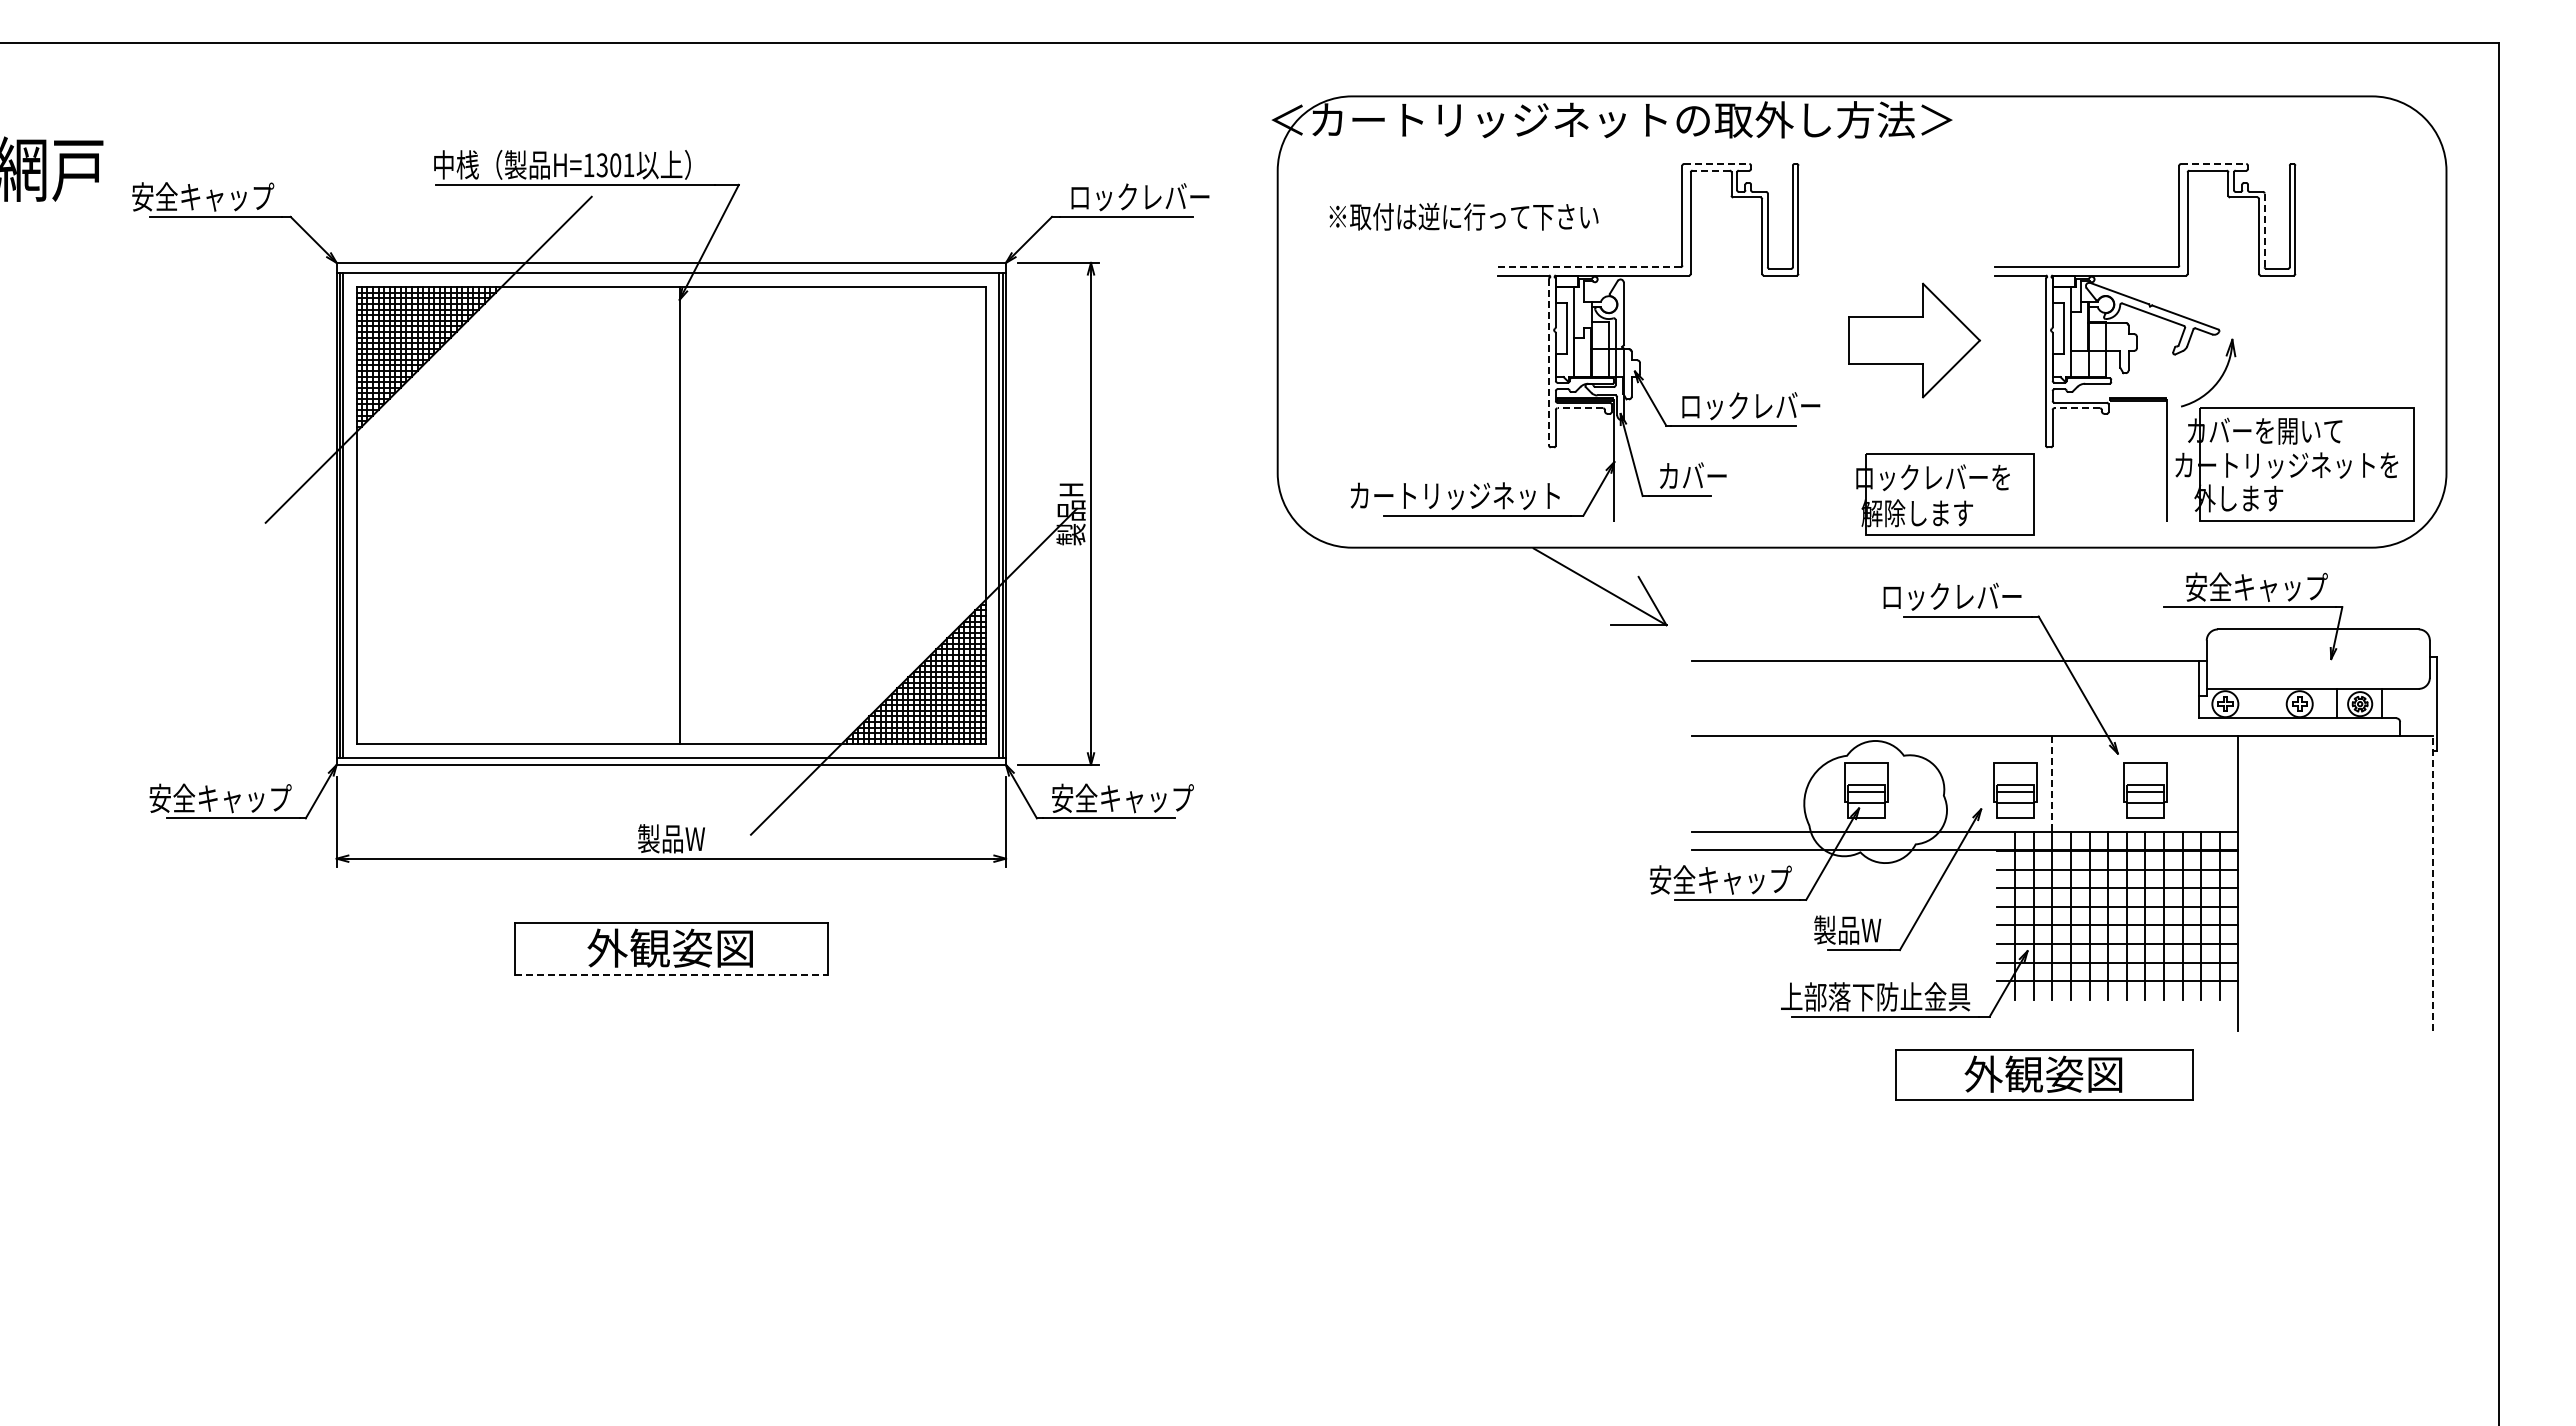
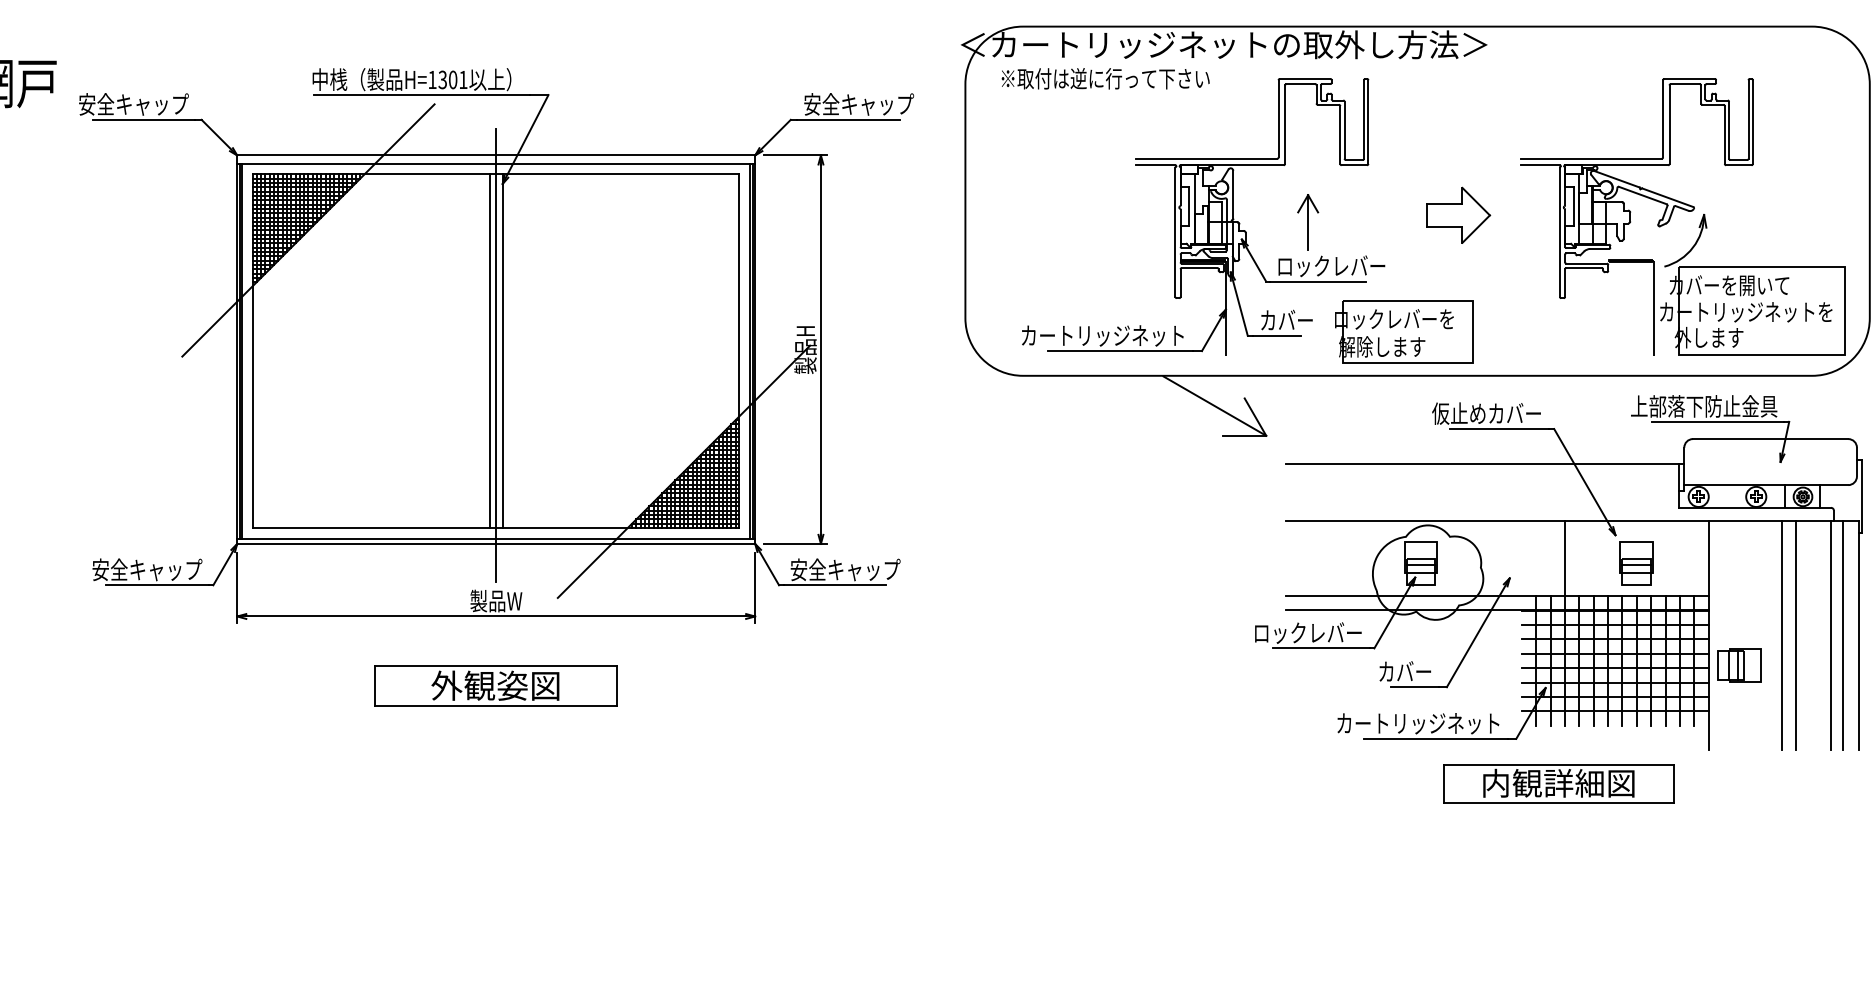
line: (1716, 163) -> (1304, 78), dashed -> solid
line: (2213, 163) -> (1689, 78), dashed -> solid
line: (1711, 170) -> (1301, 83), dashed -> solid
text: (1140, 196) -> (859, 104), ロックレバー -> 安全キャップ
text: (1463, 216) -> (1105, 78), moved
line: (2264, 230) -> (1728, 130), dashed -> solid
line: (1590, 267) -> (1207, 159), dashed -> solid
part: (1914, 339) -> (1458, 214), size x0.62
part: (1720, 349) -> (1308, 222), added
line: (1549, 362) -> (1175, 232), dashed -> solid
line: (1580, 408) -> (1199, 268), dashed -> solid
line: (2077, 408) -> (1584, 268), dashed -> solid
part: (1945, 494) -> (1403, 332), moved
line: (662, 515) -> (489, 350), added
line: (671, 521) -> (496, 355), added
text: (2232, 586) -> (1704, 405), 安全キャップ -> 上部落下防止金具
text: (1926, 596) -> (1467, 413), ロックレバー -> 仮止めカバー
line: (2052, 784) -> (1564, 559), dashed -> solid
part: (2015, 790) -> (1536, 563), removed
text: (1720, 879) -> (1308, 632), 安全キャップ -> ロックレバー
line: (2332, 882) -> (1781, 634), added
line: (2351, 882) -> (1796, 634), added
line: (2395, 882) -> (1830, 634), added
line: (2411, 882) -> (1842, 634), added
line: (2432, 882) -> (1858, 634), dashed -> solid
part: (2277, 921) -> (1739, 665), added
text: (1847, 929) -> (1406, 671), 製品W -> カバー
line: (671, 974) -> (496, 706), dashed -> solid
text: (1864, 996) -> (1419, 723), 上部落下防止金具 -> カートリッジネット
text: (2044, 1073) -> (1558, 782), 外観姿図 -> 内観詳細図

